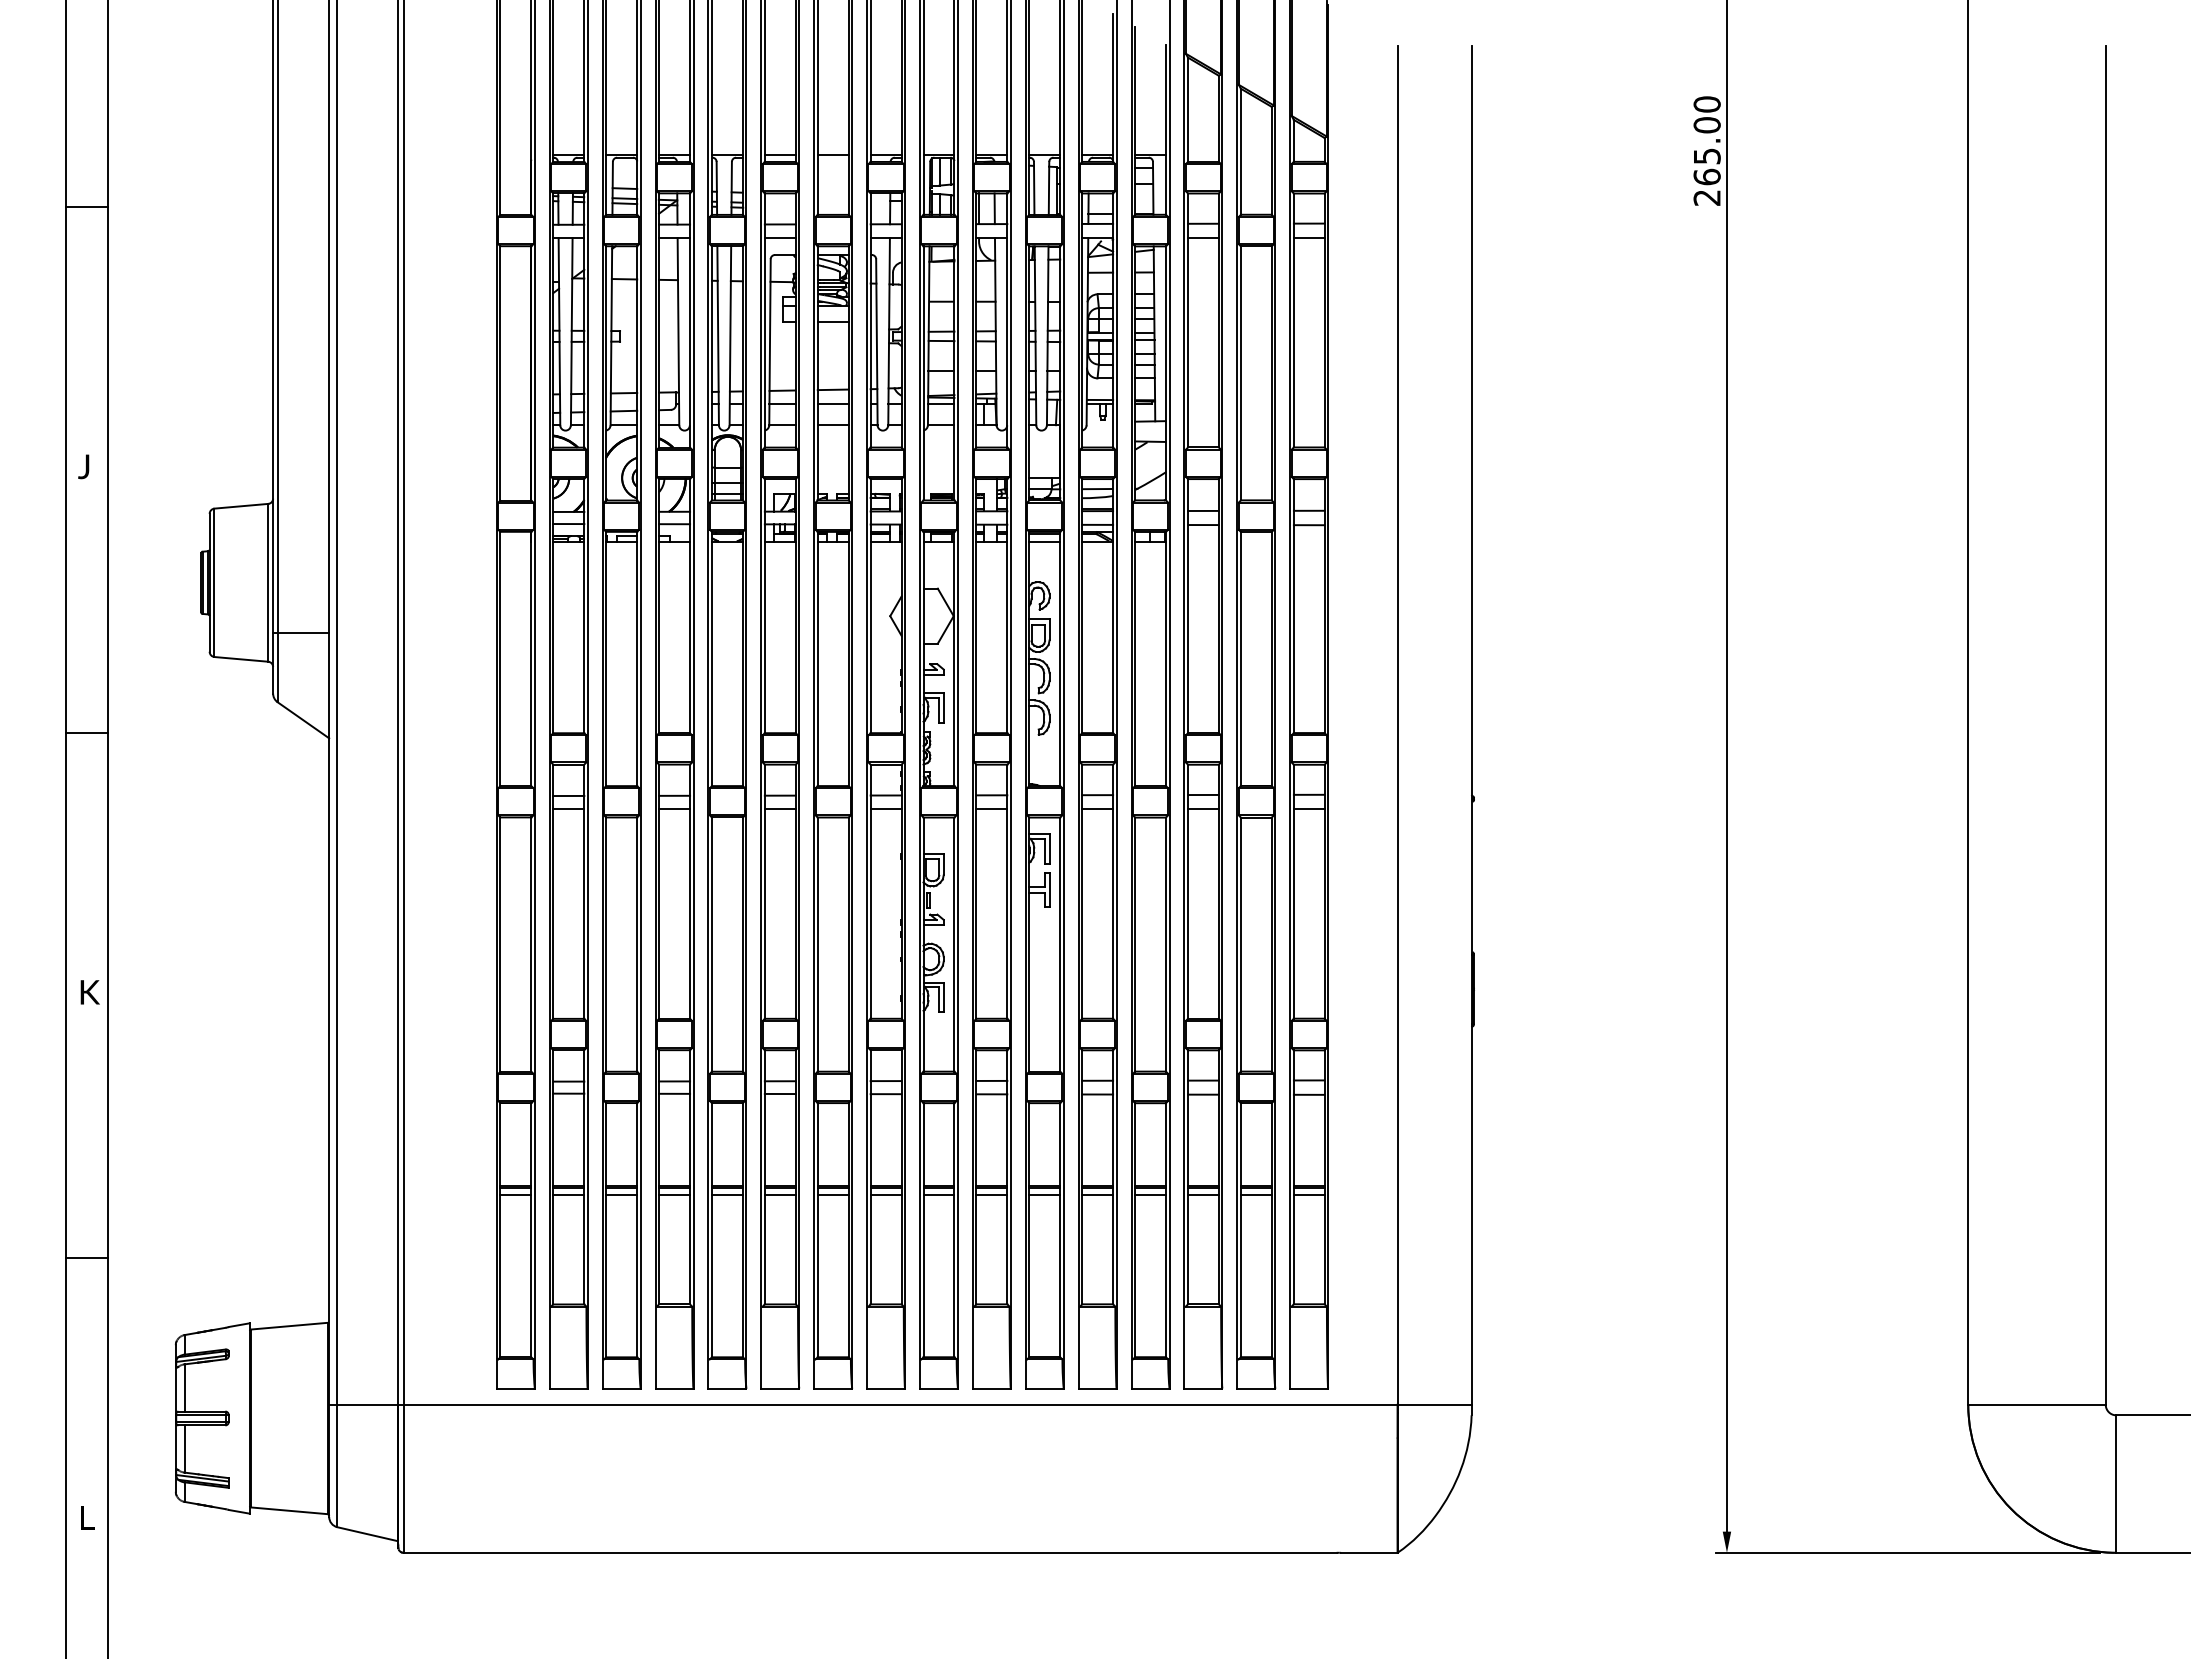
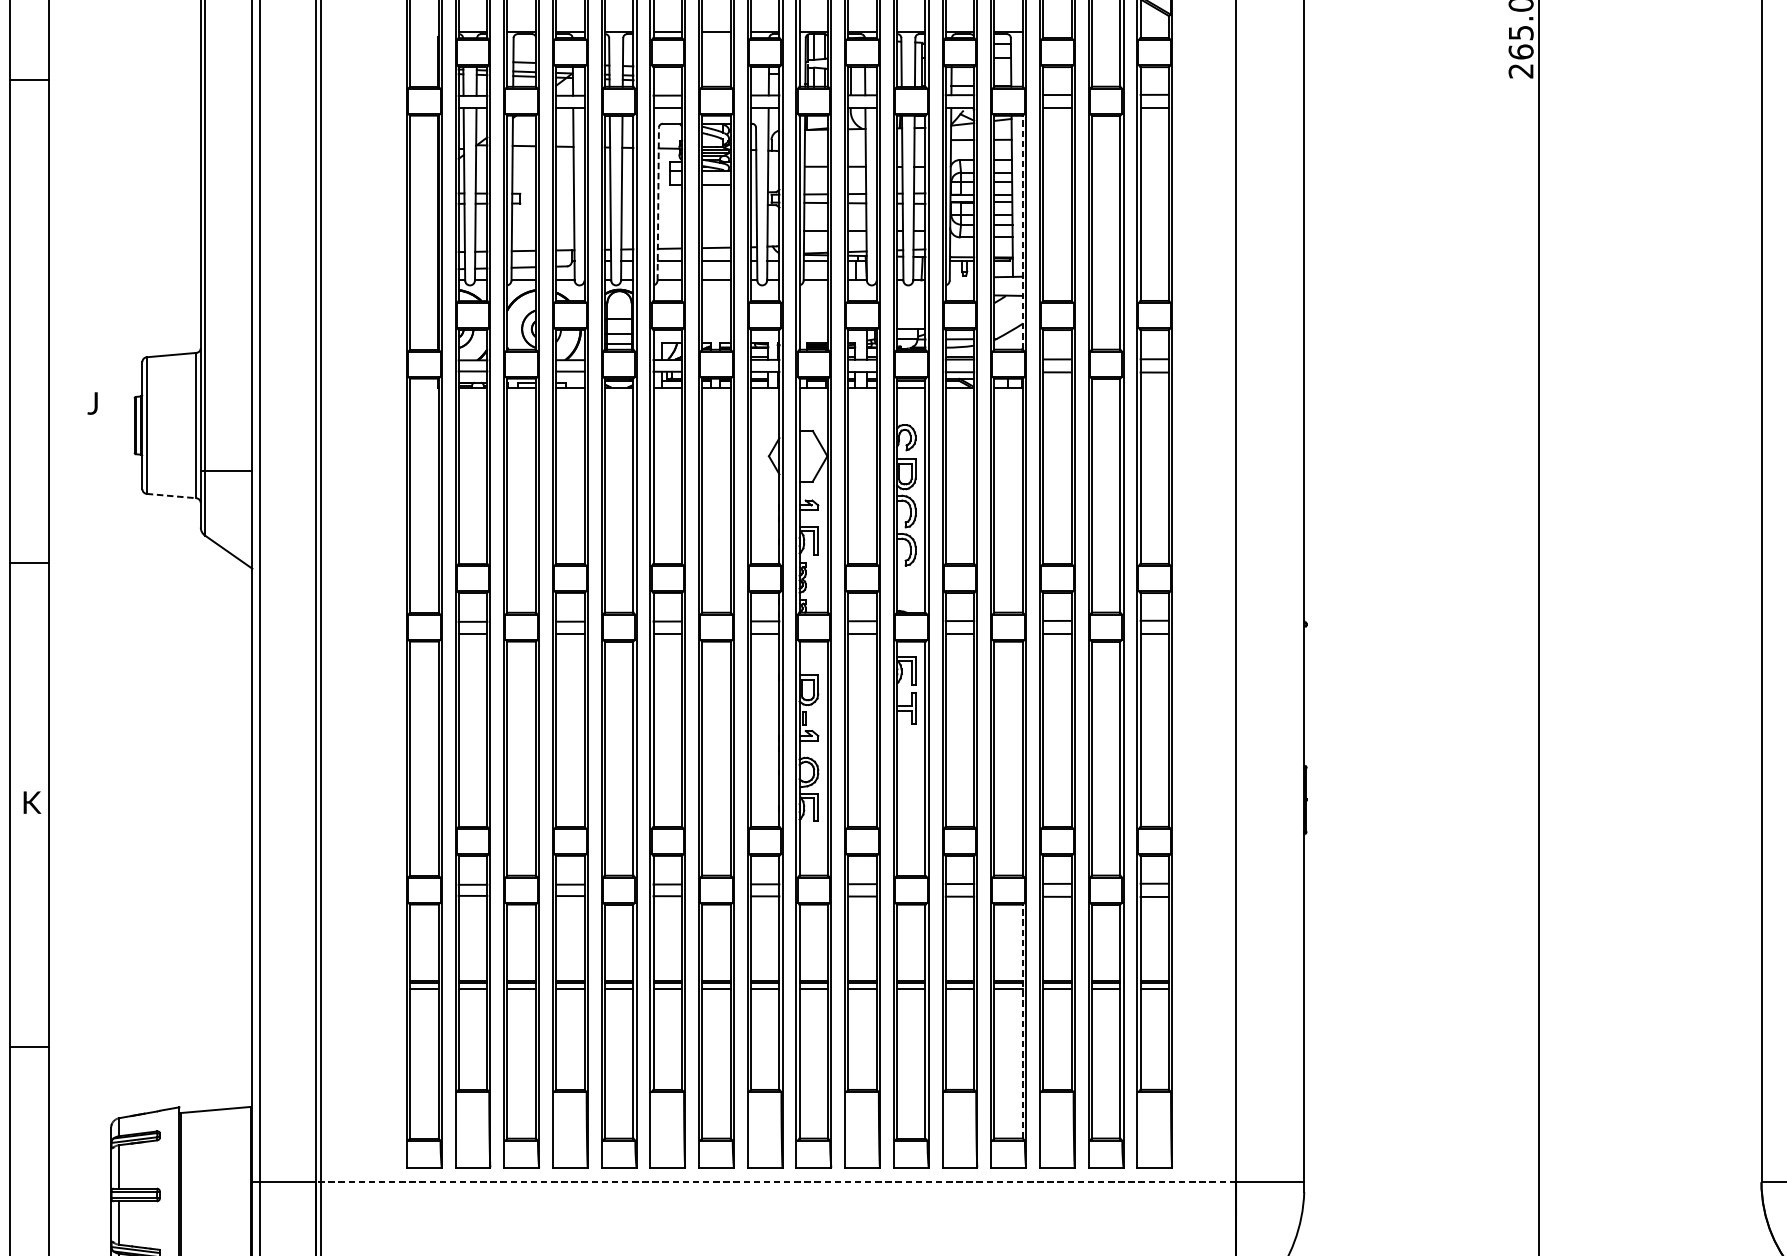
line: (770, 341) -> (658, 203), solid -> dashed
line: (1165, 373) -> (1022, 232), solid -> dashed
text: (83, 466) -> (92, 403), moved
line: (241, 659) -> (171, 496), solid -> dashed
line: (1165, 1230) -> (1022, 1021), solid -> dashed
line: (897, 1404) -> (775, 1182), solid -> dashed

